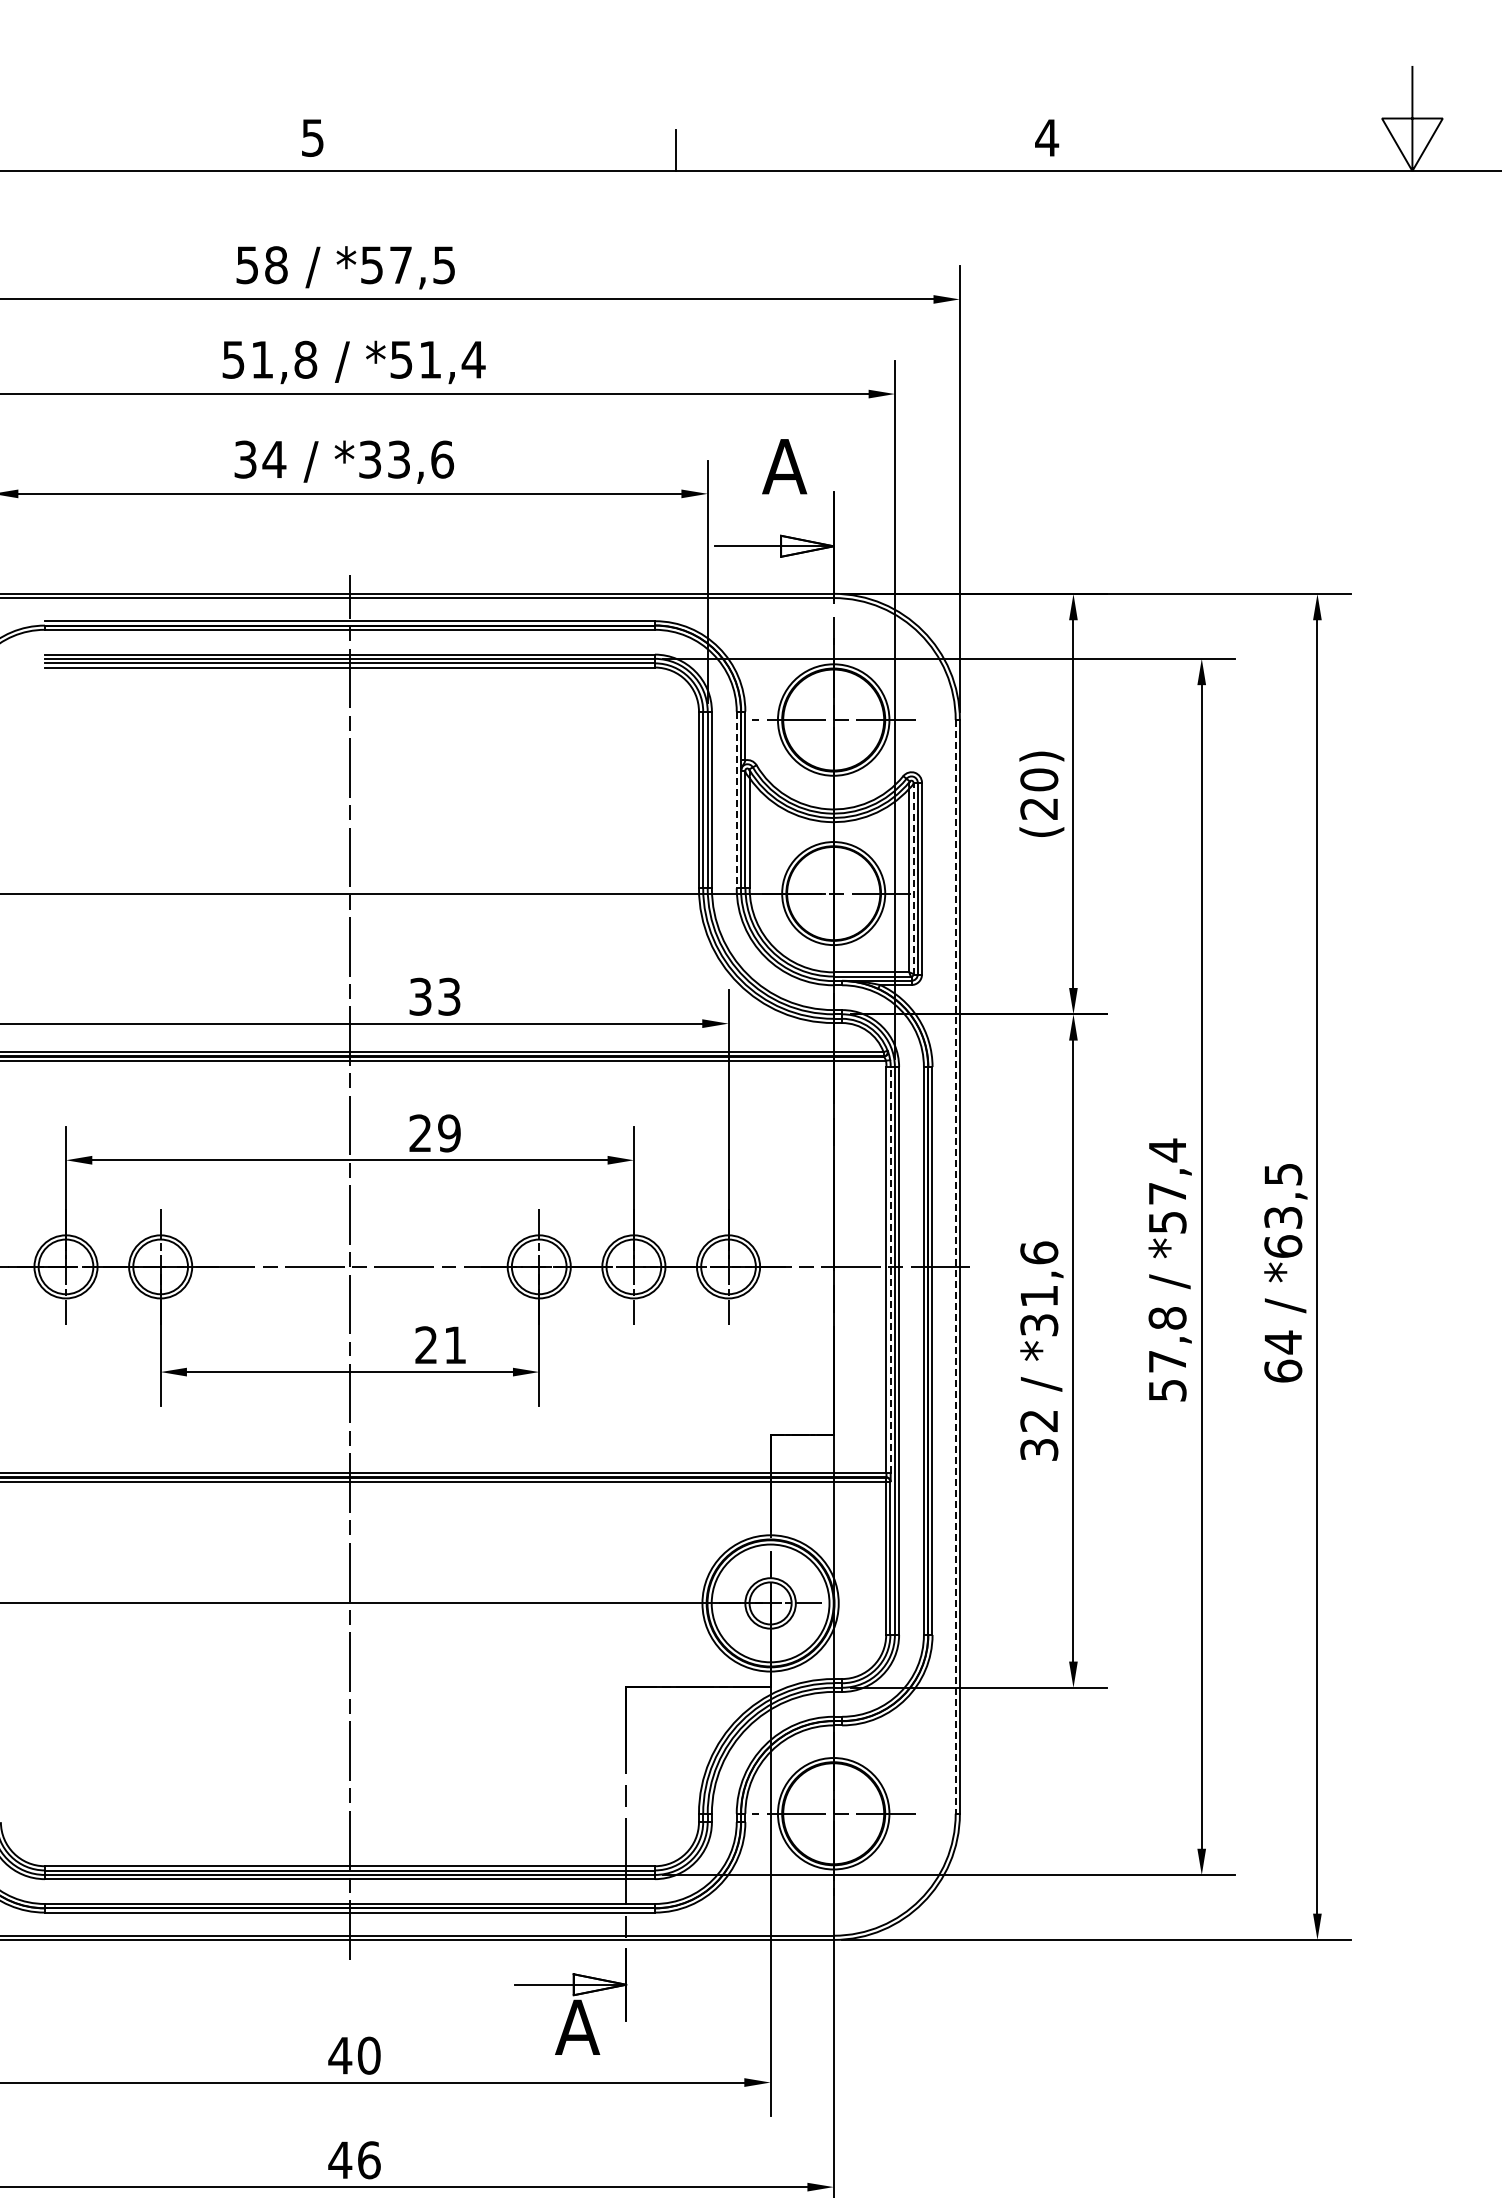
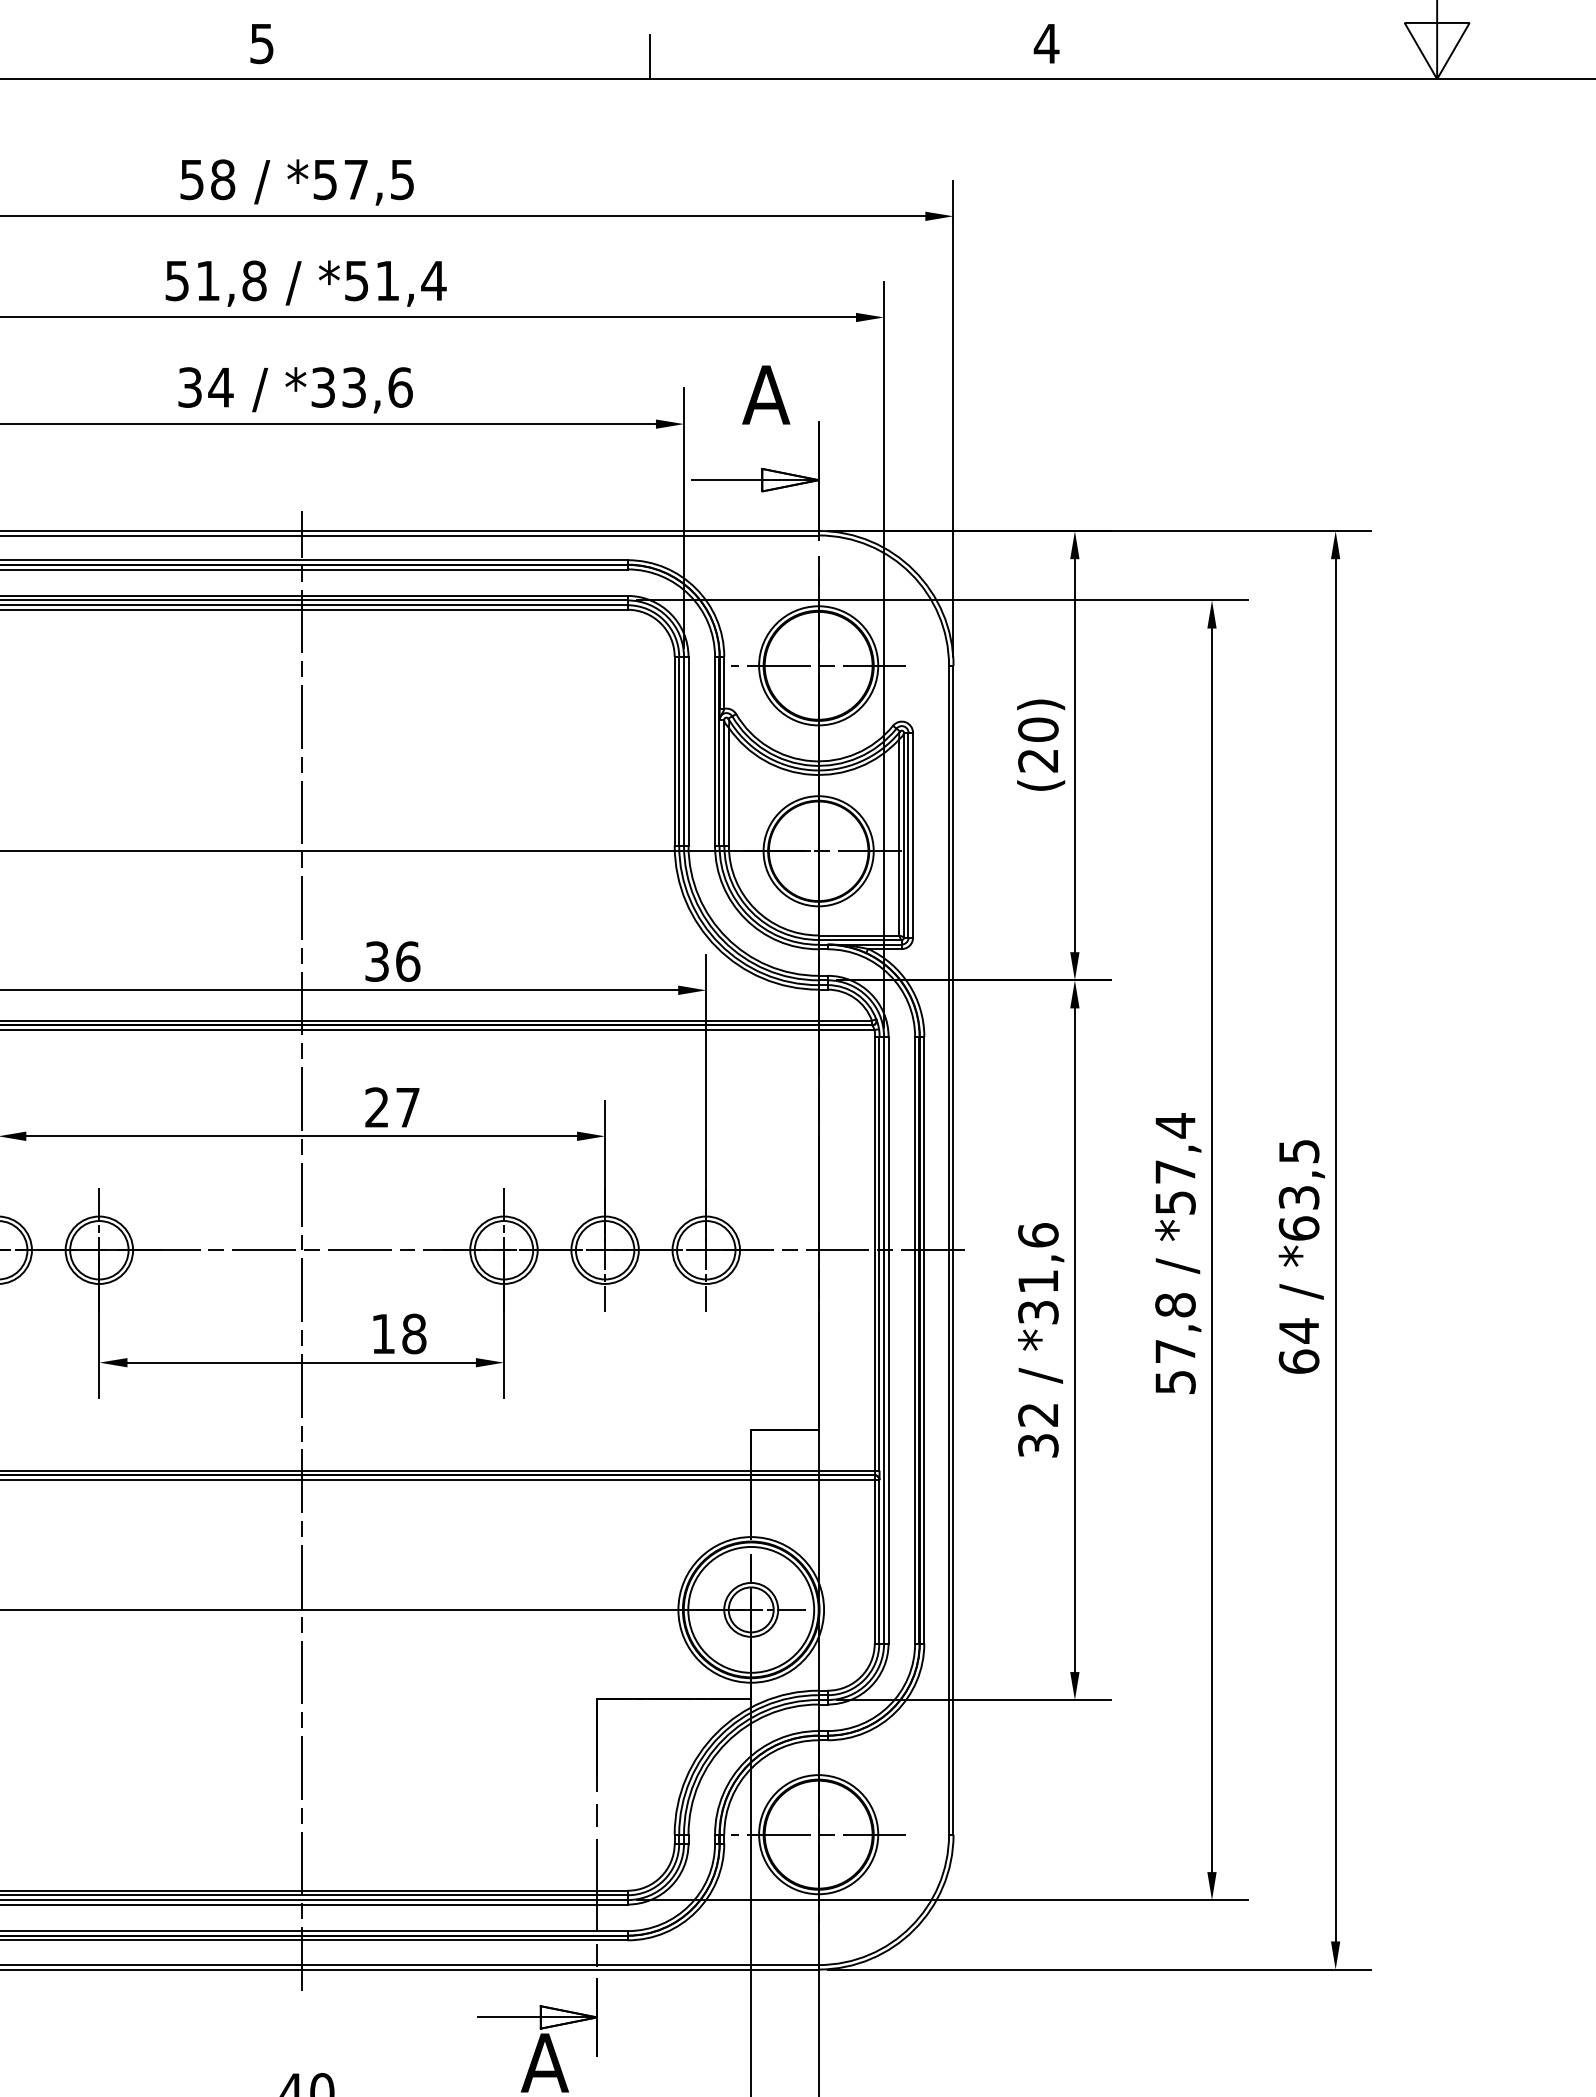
line: (736, 800) -> (714, 751), dashed -> solid
line: (913, 878) -> (903, 835), dashed -> solid
text: (449, 996) -> (408, 961), 33 -> 36
text: (449, 1133) -> (408, 1107), 29 -> 27
line: (955, 1266) -> (948, 1249), dashed -> solid
line: (890, 1269) -> (879, 1253), dashed -> solid
text: (440, 1345) -> (398, 1334), 21 -> 18

